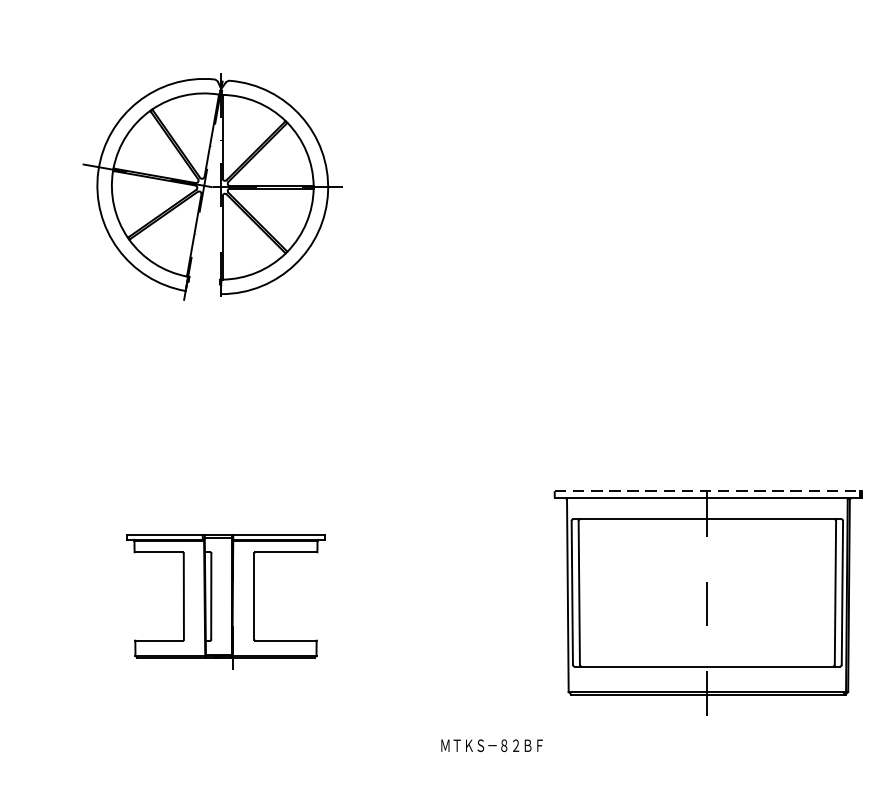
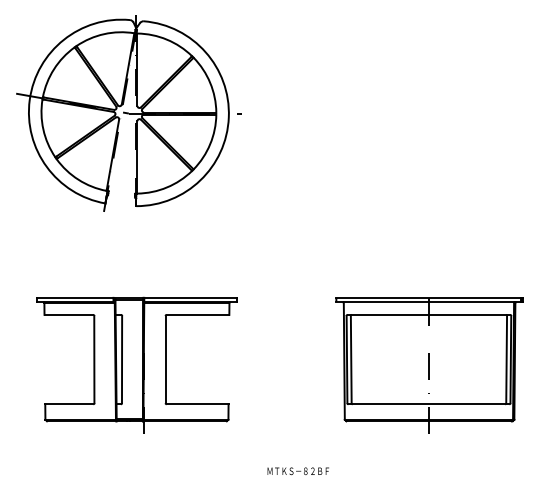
part: (212, 187) -> (128, 113), size x1.43
line: (709, 490) -> (430, 297), dashed -> solid
part: (225, 601) -> (136, 364), size x1.67
text: (490, 746) -> (297, 471), moved

